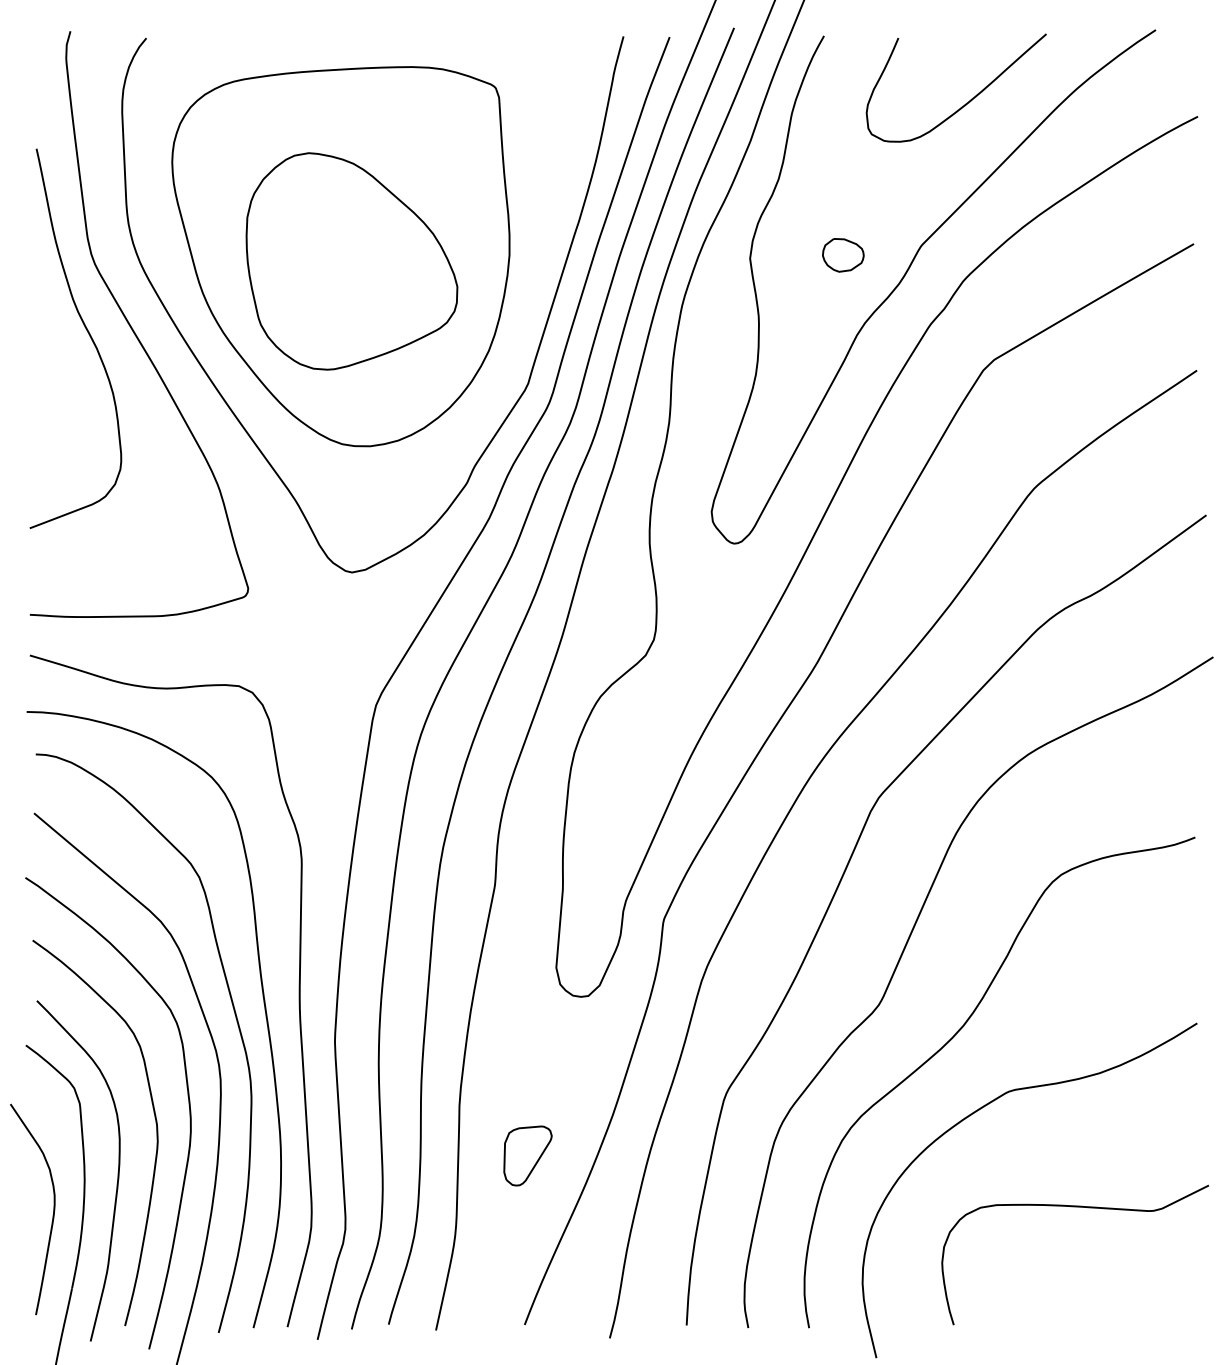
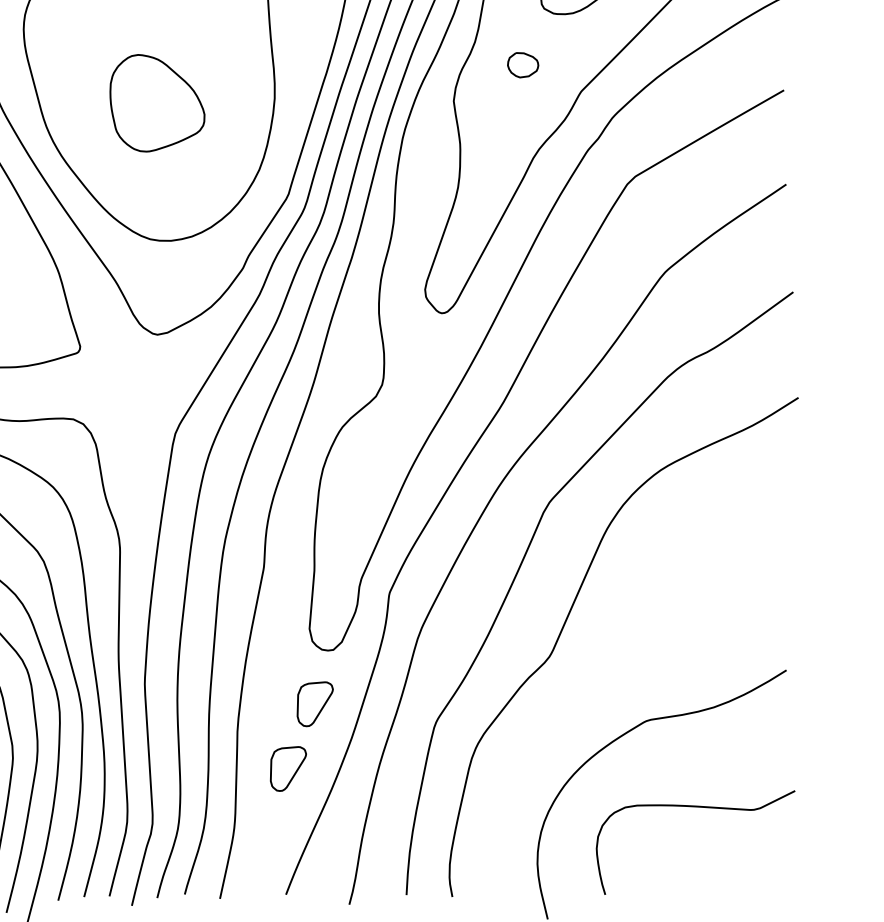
part: (843, 255) -> (523, 65), moved
part: (351, 261) -> (157, 103), size x0.6
curve: (954, 1037) -> (605, 680), removed
part: (563, 1068) -> (314, 703), added

